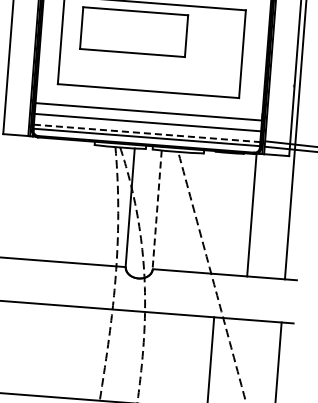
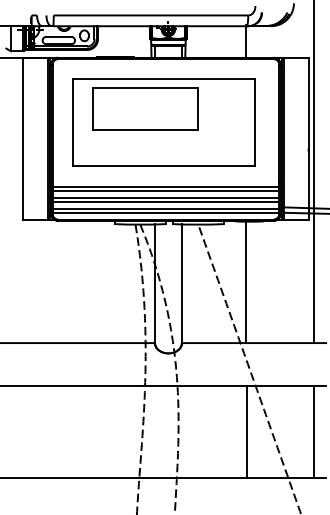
line: (147, 116) -> (165, 191), added
line: (147, 126) -> (165, 201), added
line: (147, 133) -> (166, 208), dashed -> solid
line: (156, 210) -> (181, 284), dashed -> solid
line: (251, 215) -> (246, 282), moved

